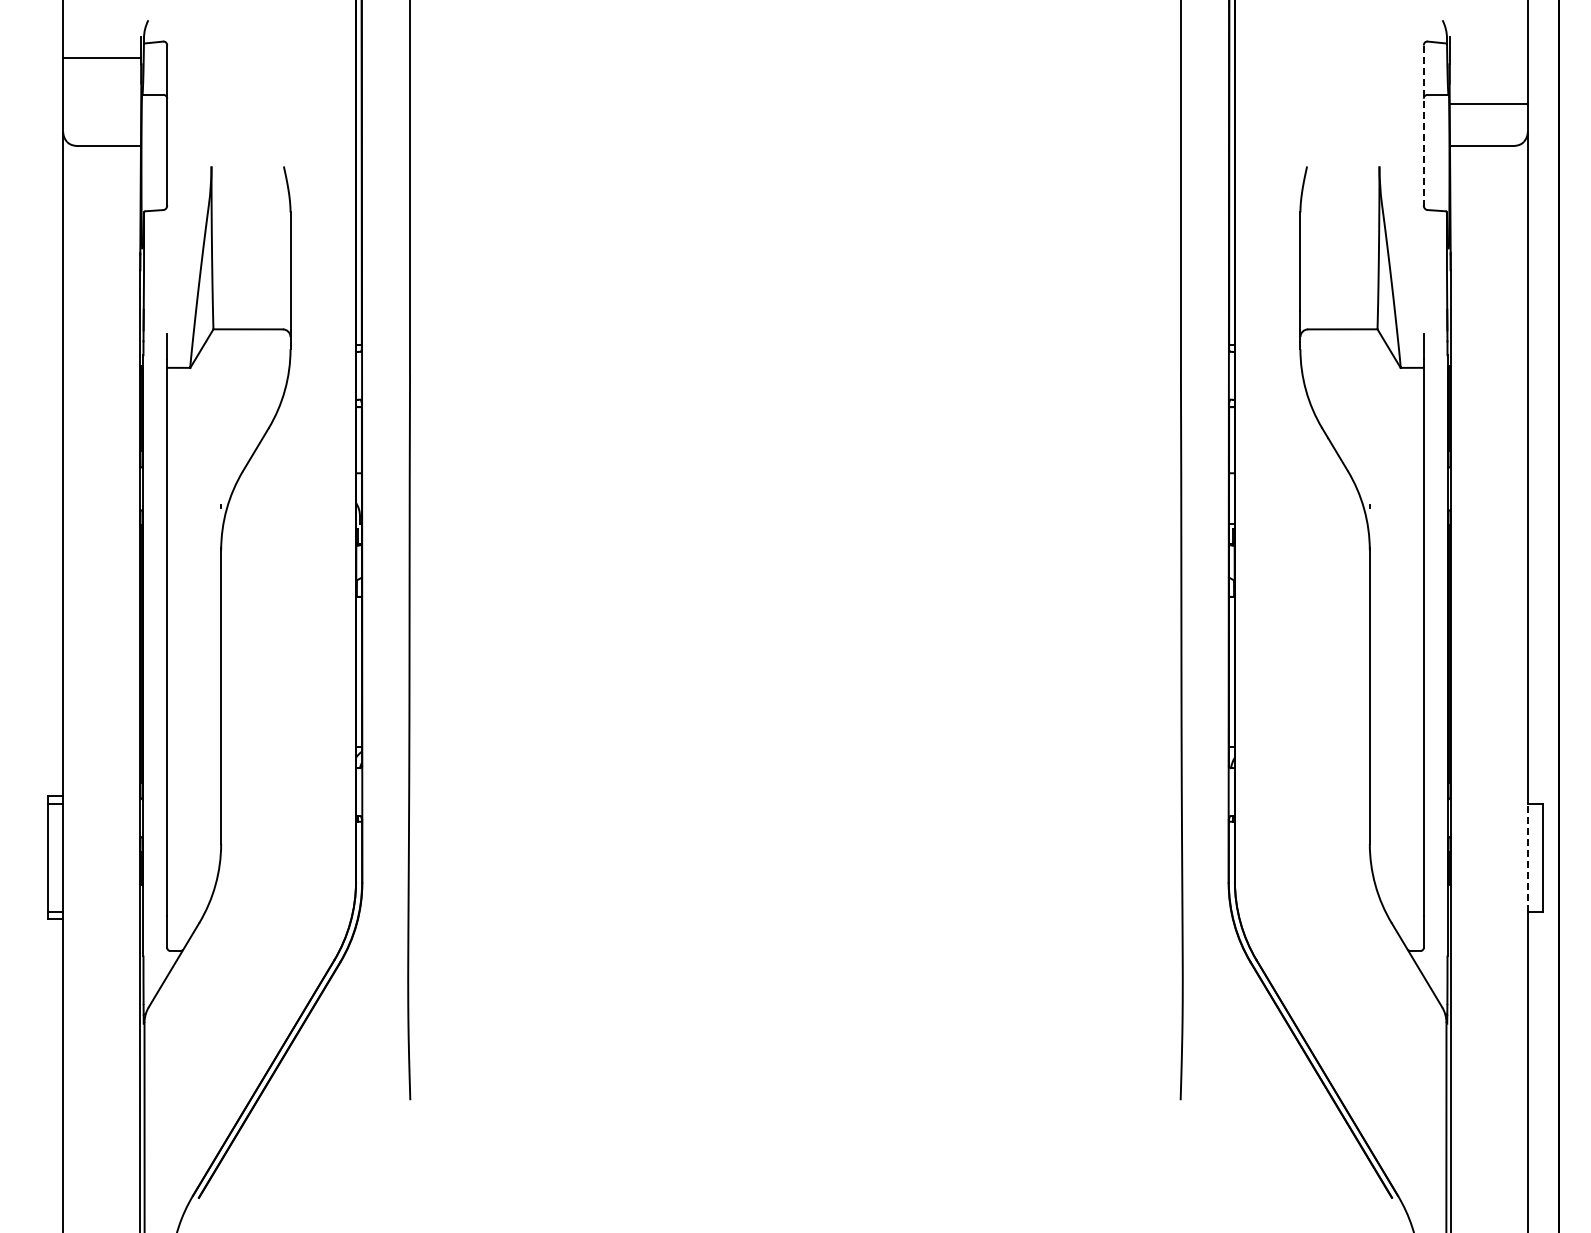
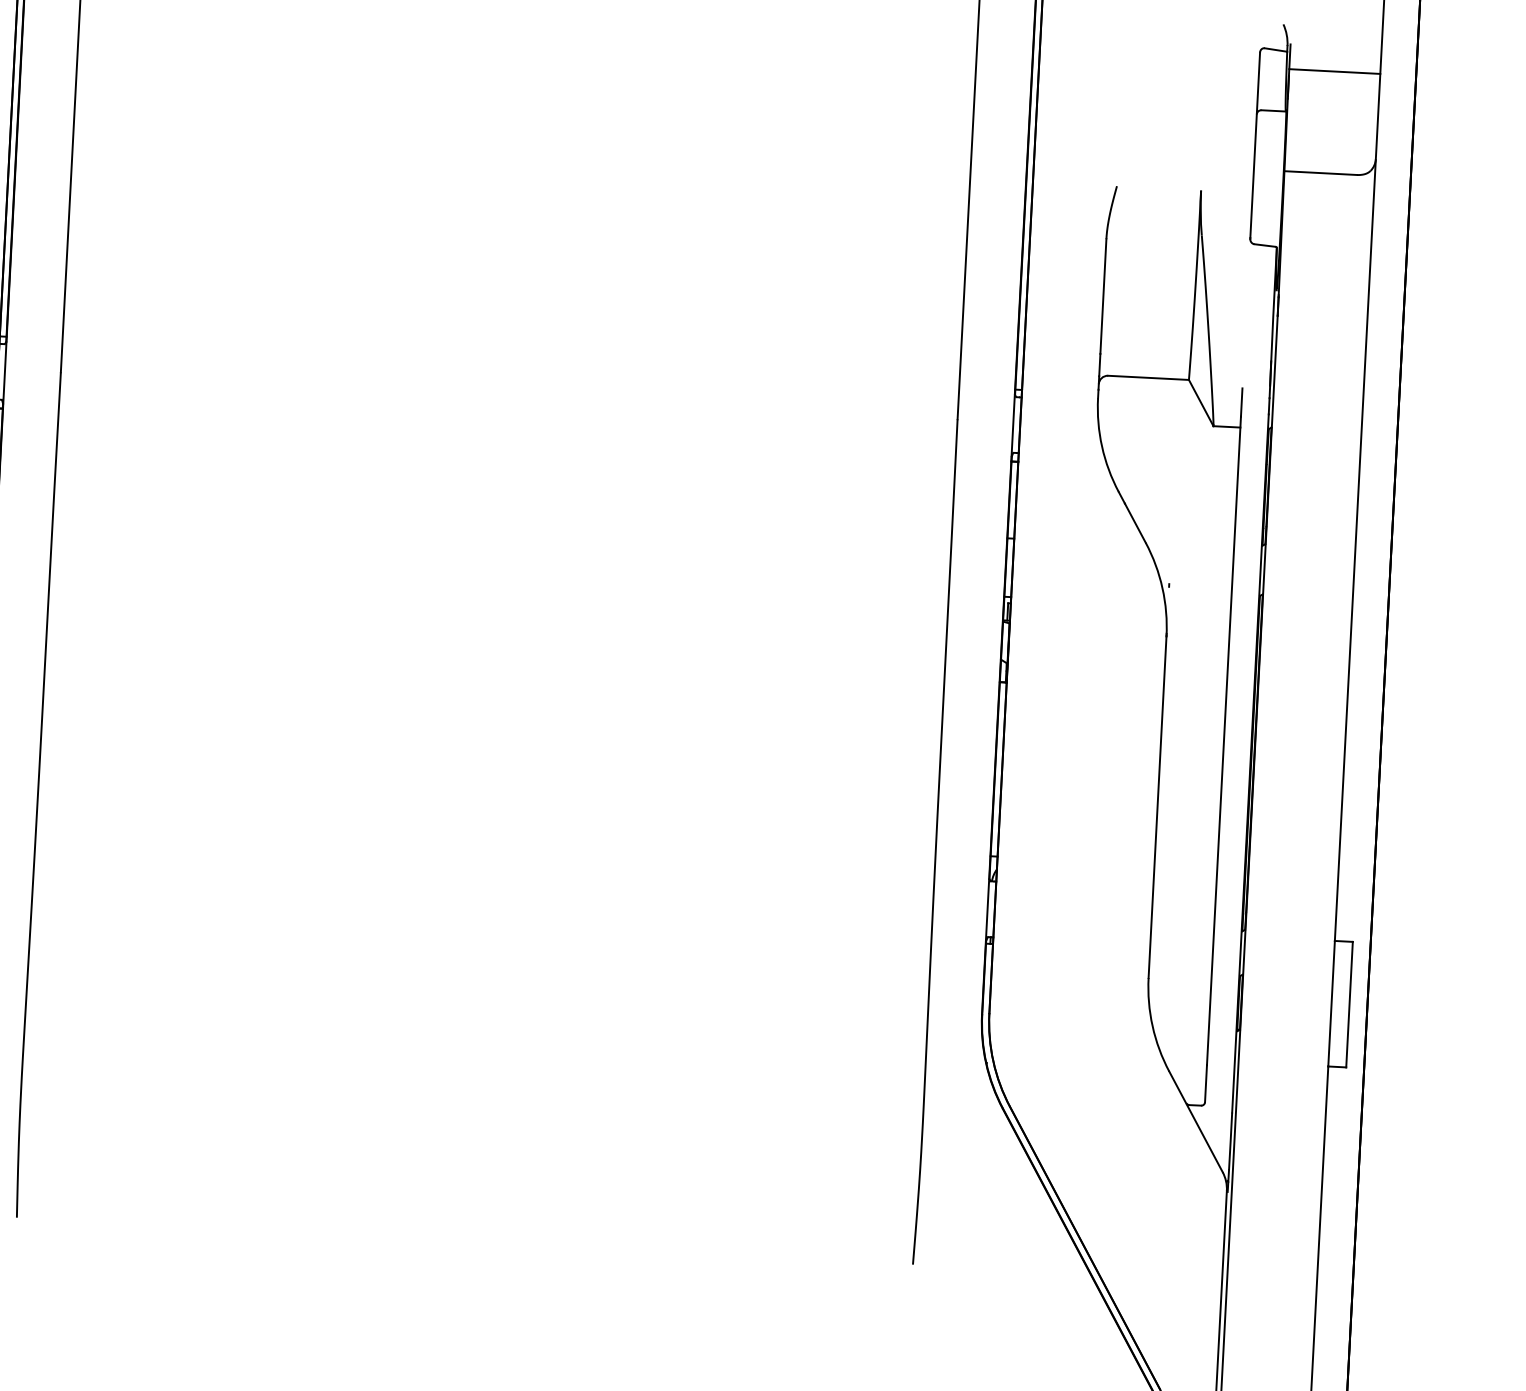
line: (1488, 104) -> (1334, 71), moved
line: (1423, 125) -> (1254, 145), dashed -> solid
line: (1527, 857) -> (1331, 1003), dashed -> solid

